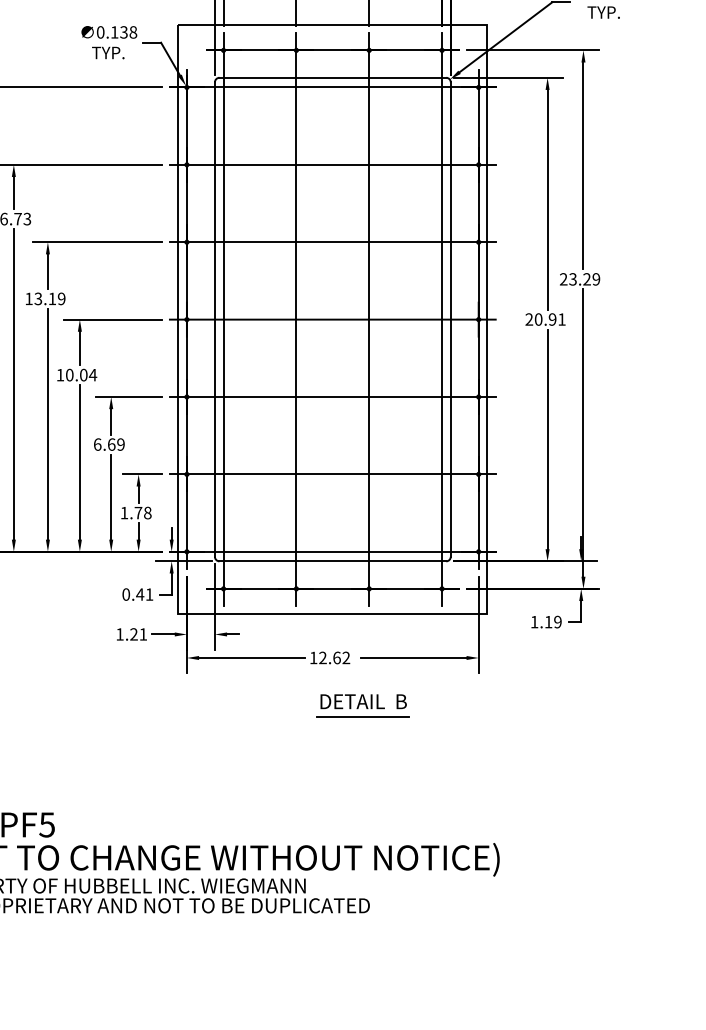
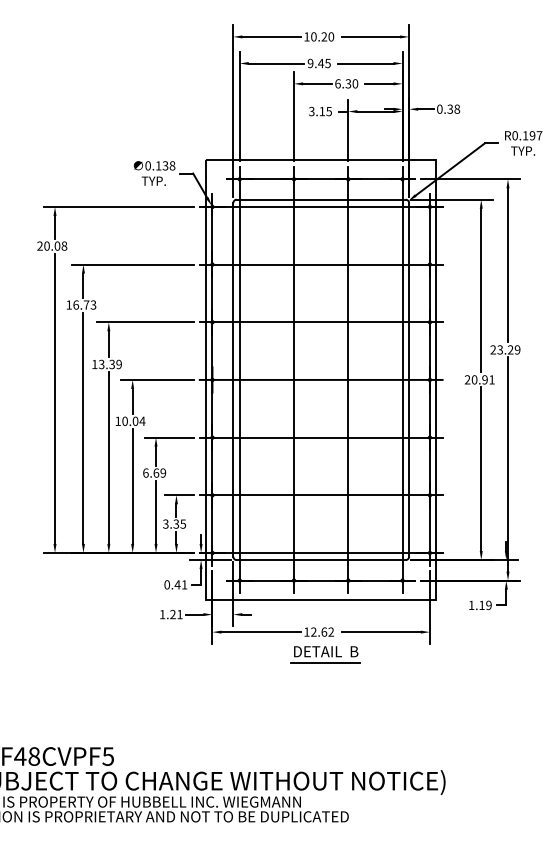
text: (51, 298) -> (111, 364), 13.19 -> 13.39
text: (136, 512) -> (174, 523), 1.78 -> 3.35
part: (362, 705) -> (325, 654), moved

